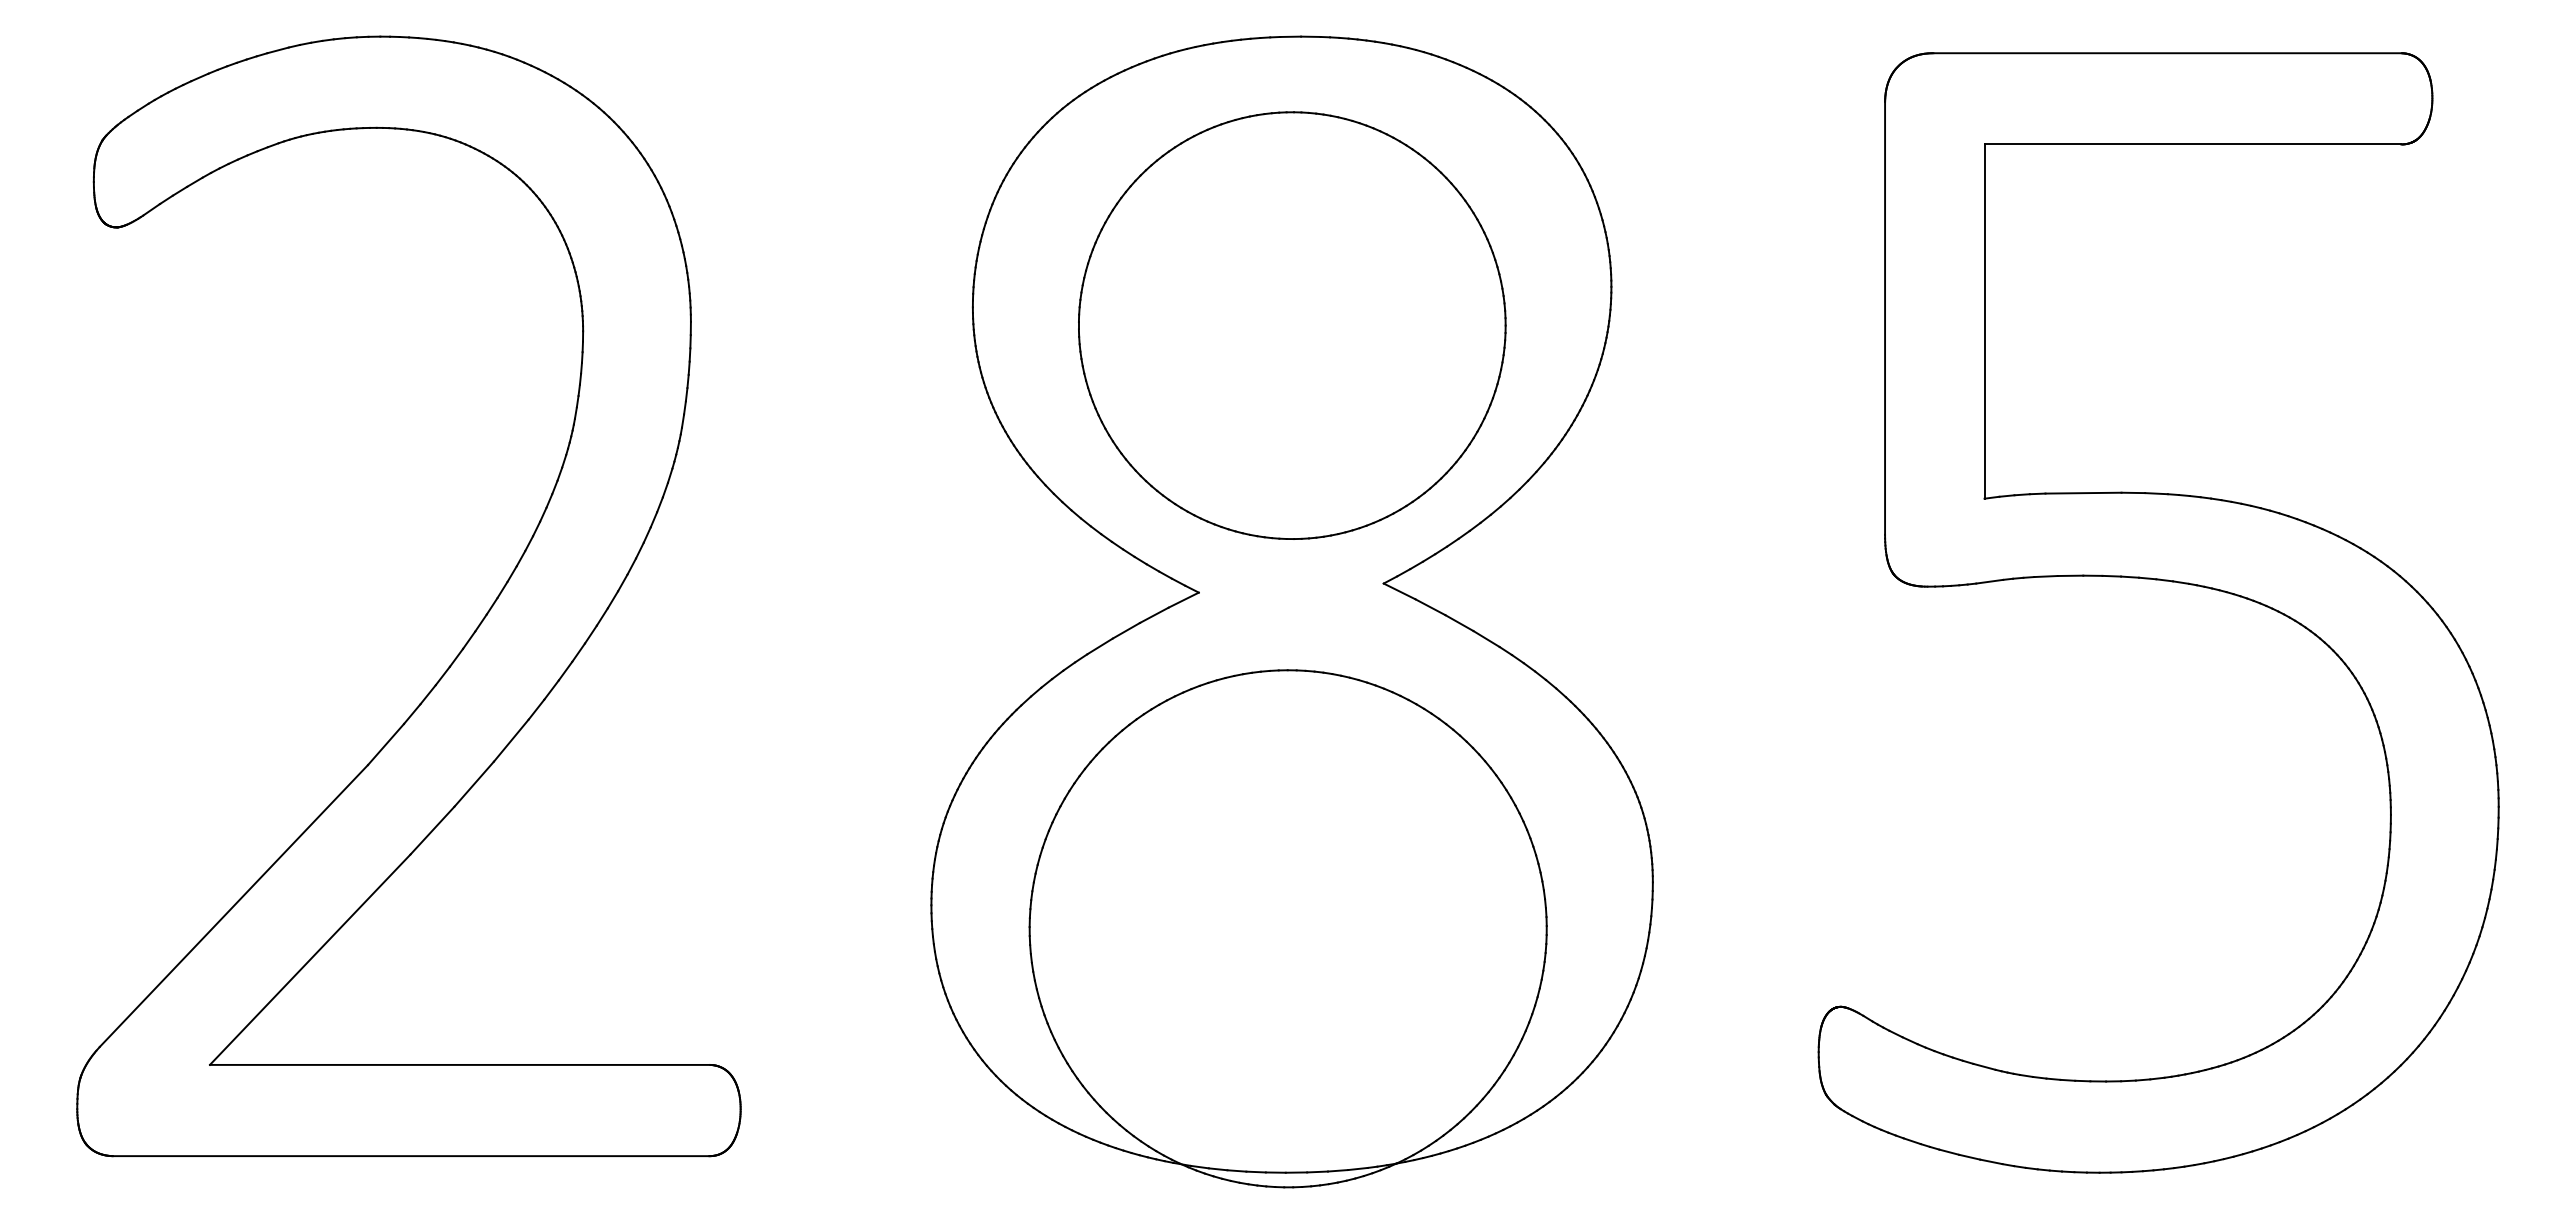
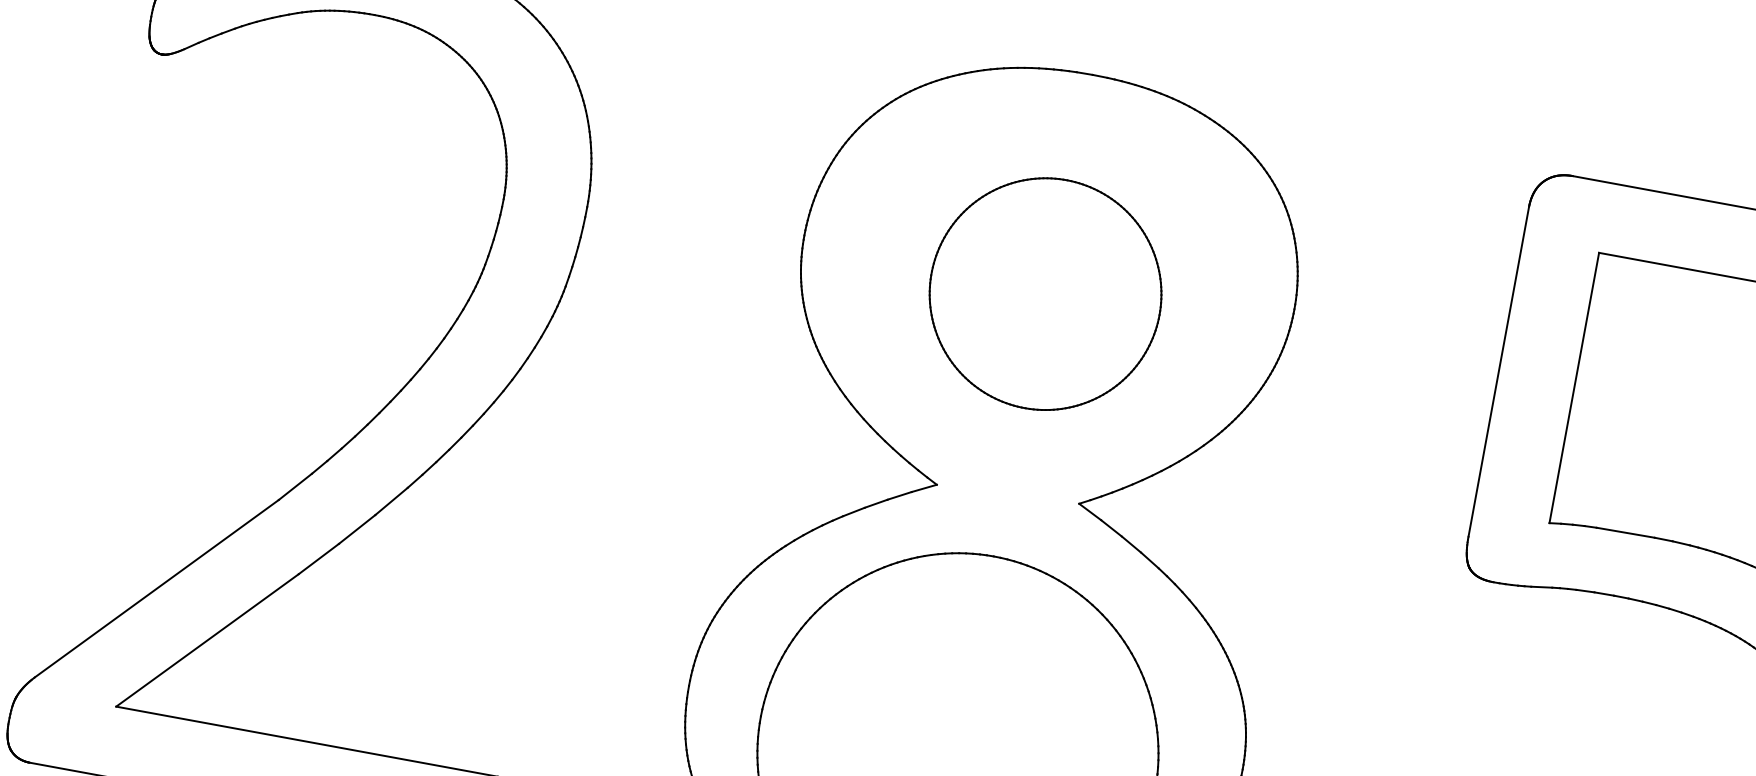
part: (1292, 325) -> (1045, 294), size x0.7

